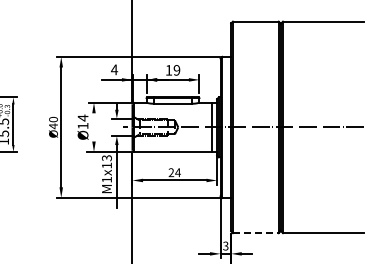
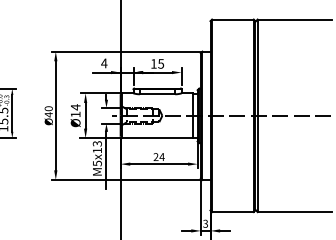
text: (176, 70) -> (160, 64), 19 -> 15
line: (94, 127) -> (86, 115), added
text: (106, 179) -> (97, 163), M1x13 -> M5x13
line: (255, 233) -> (232, 212), dashed -> solid

